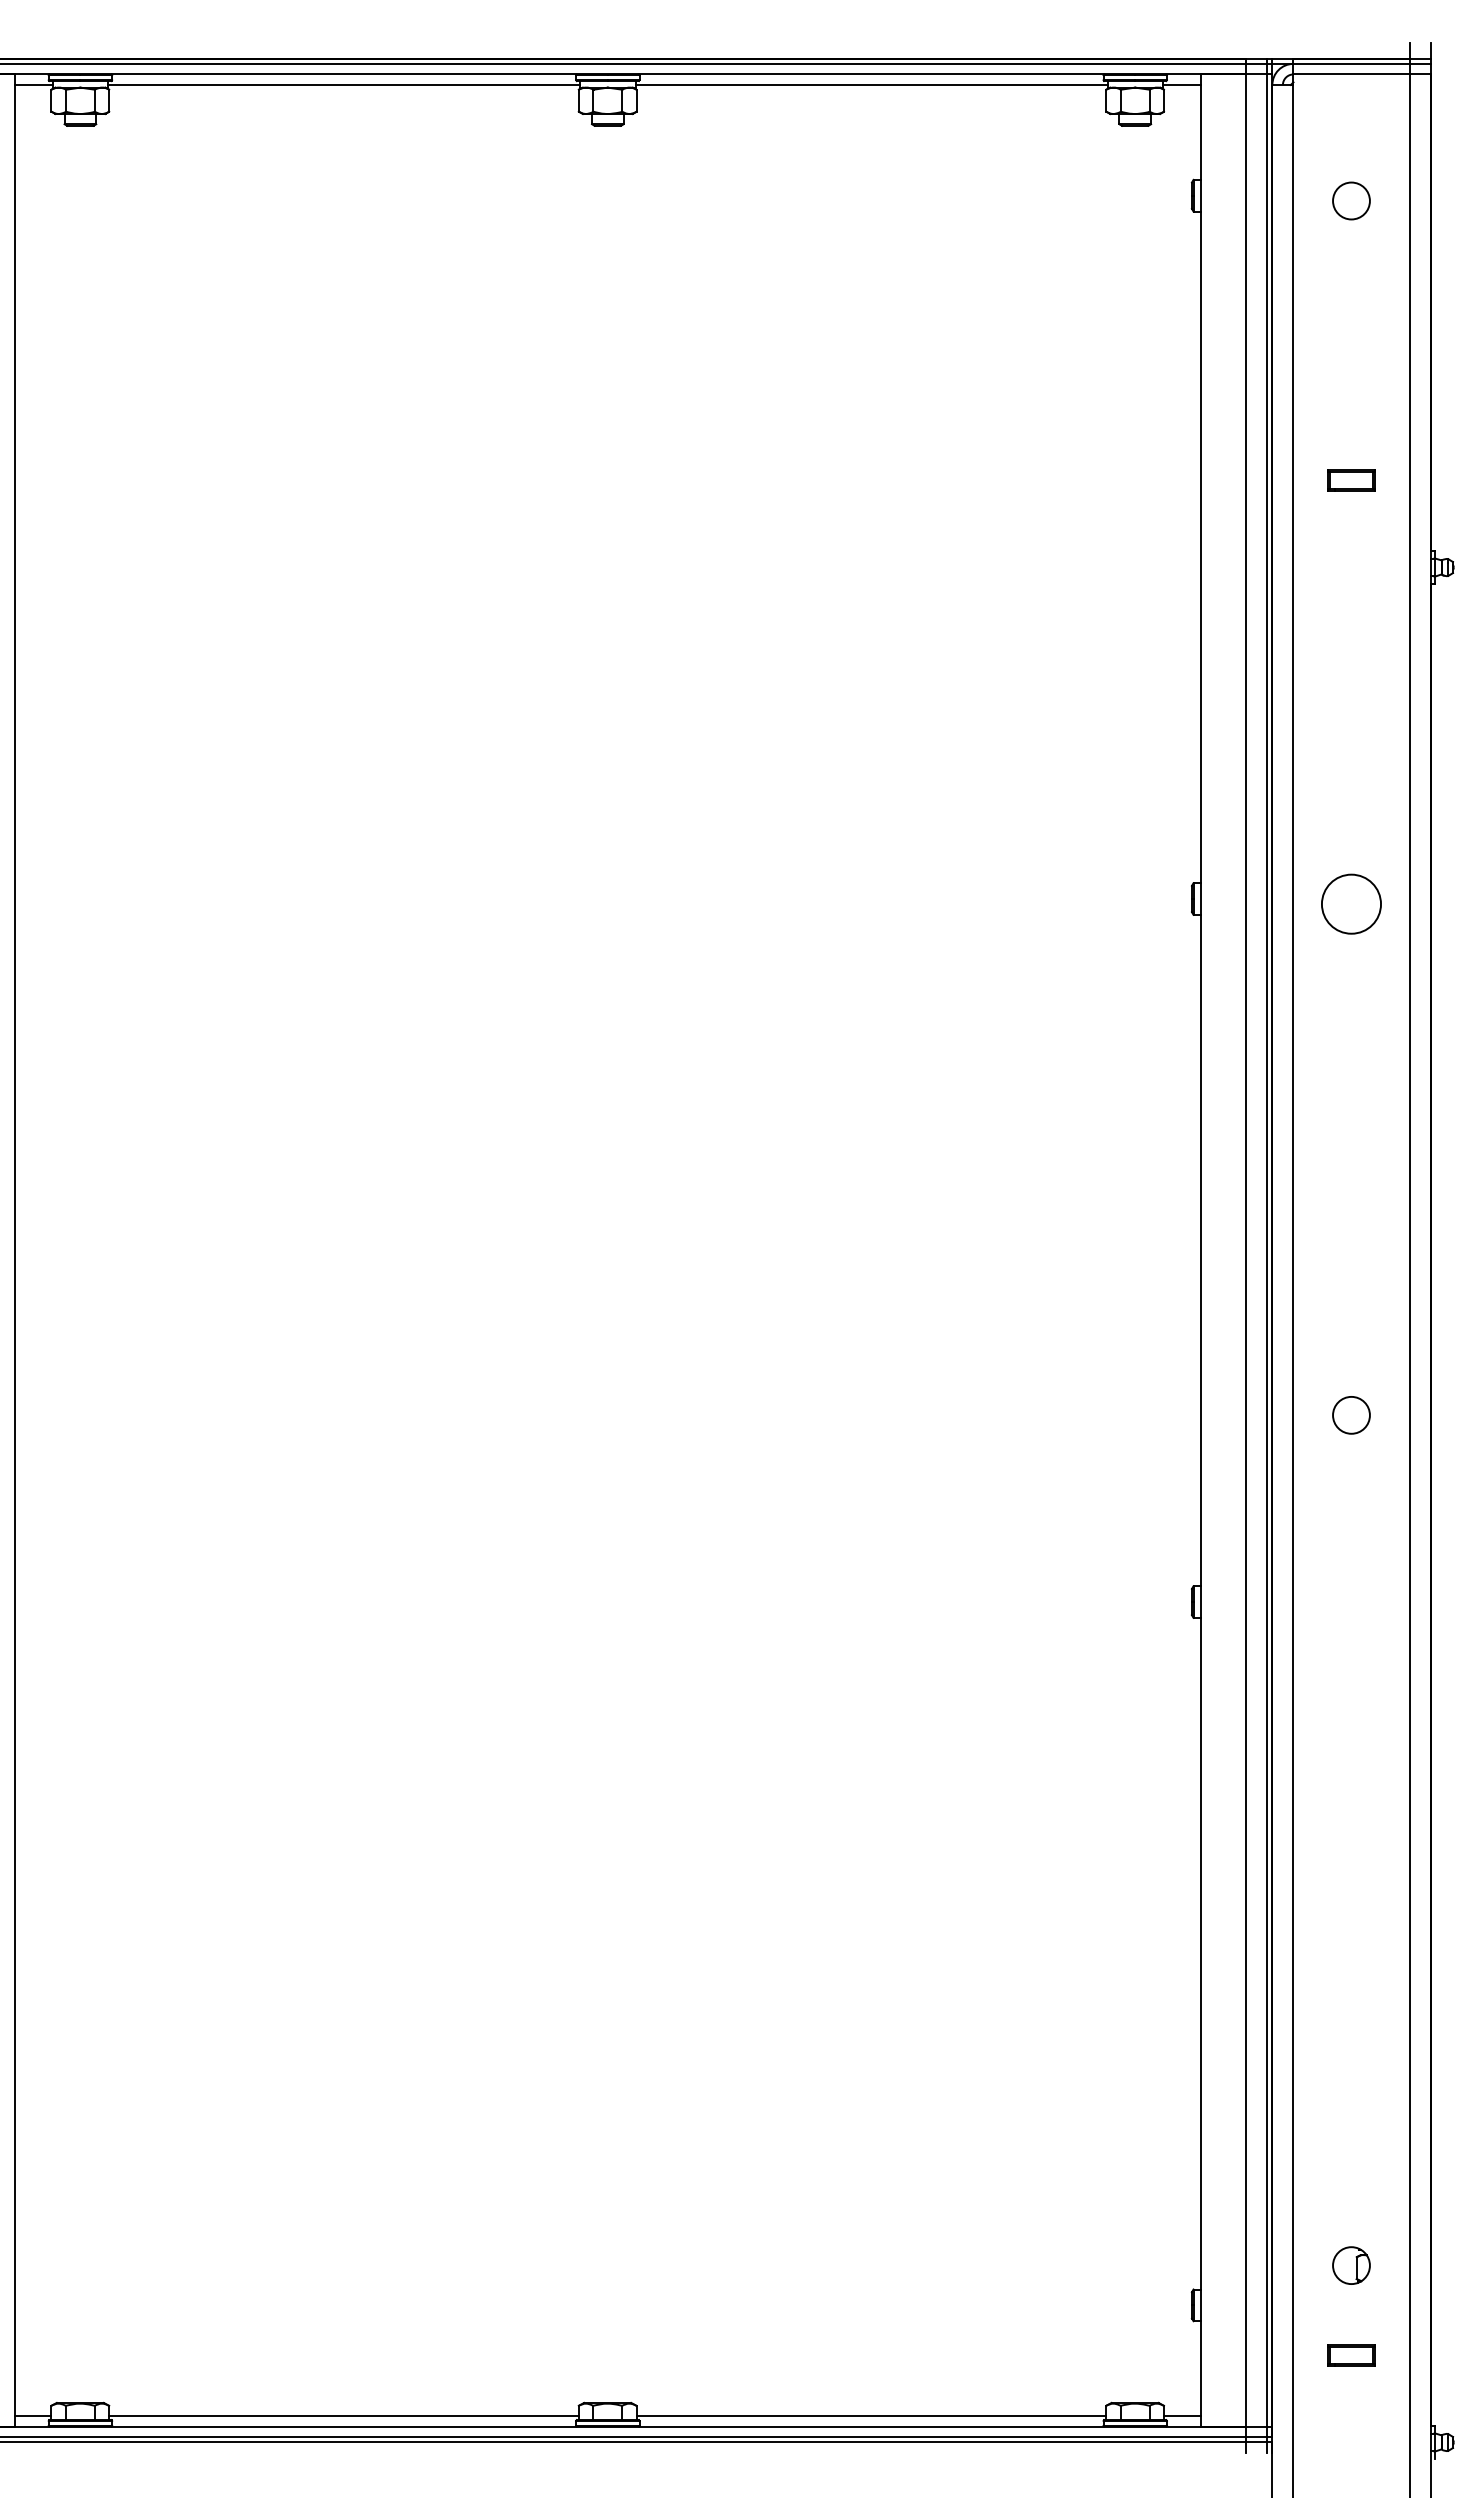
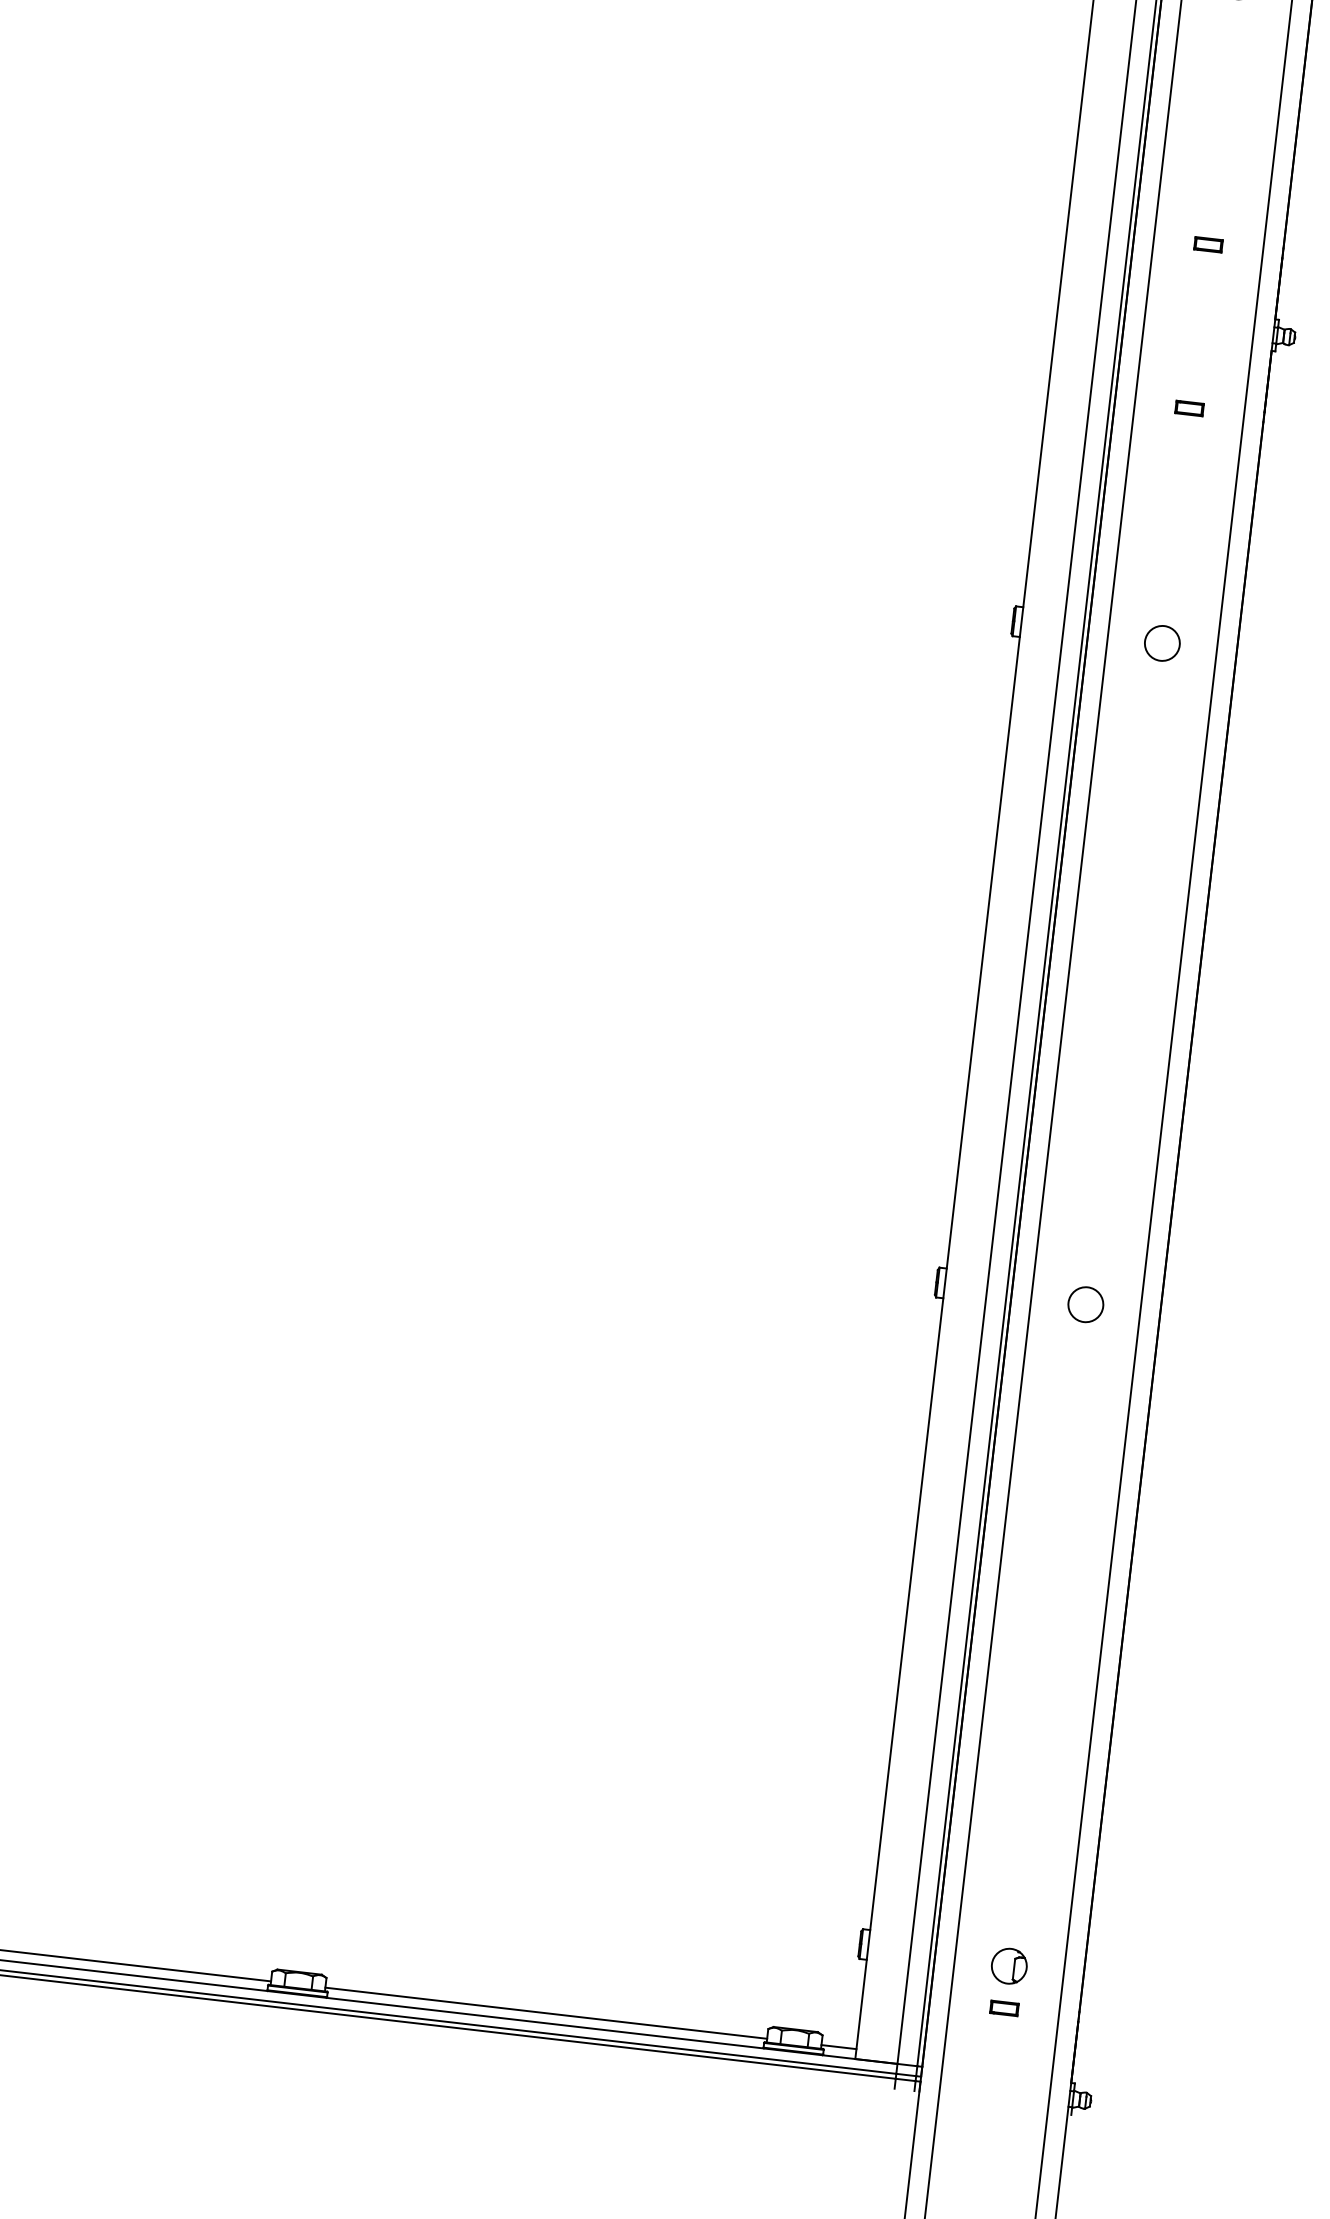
part: (1351, 480) -> (1208, 244), size x0.62
part: (1351, 654) -> (1189, 408), added
circle: (1351, 904) -> (1162, 643), size x0.62
circle: (1351, 1415) -> (1085, 1304), moved
part: (1351, 2265) -> (1009, 1966), moved
part: (1351, 2355) -> (1004, 2008), size x0.62

